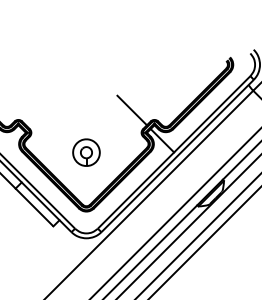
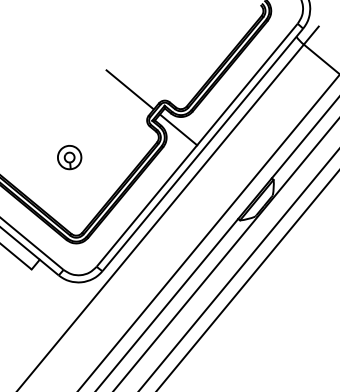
part: (86, 152) -> (69, 157), size x0.6

